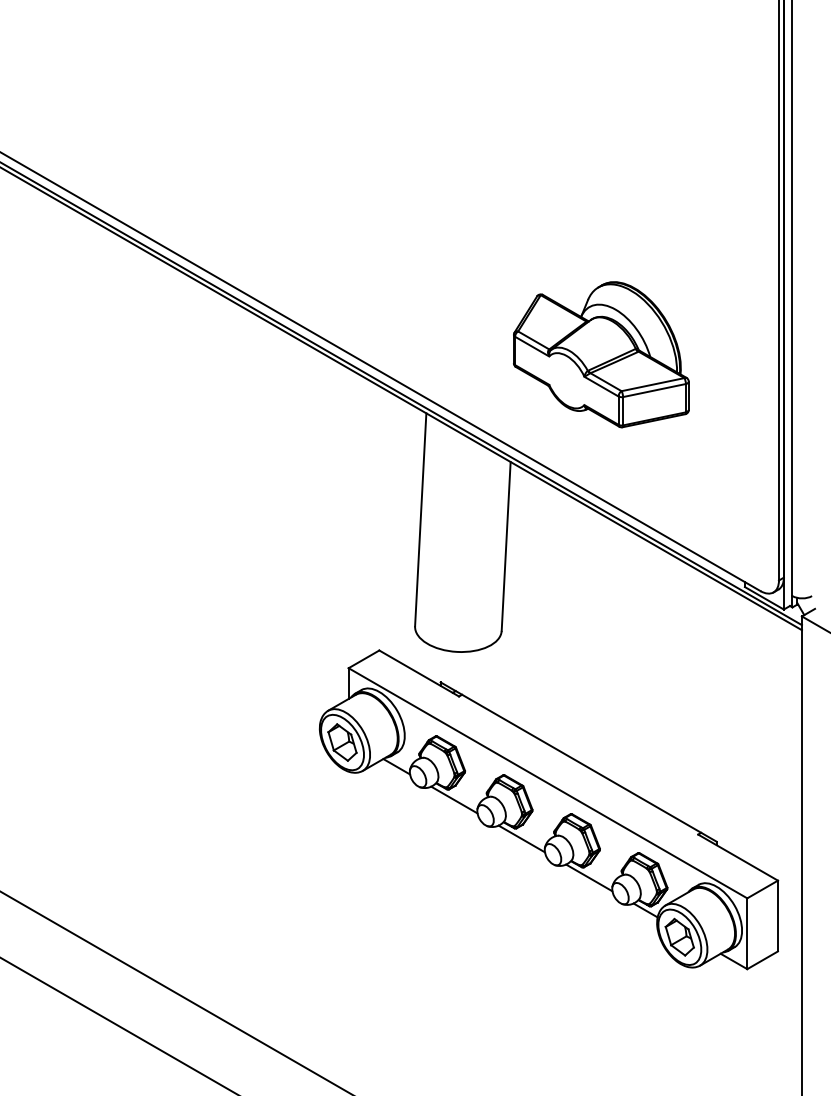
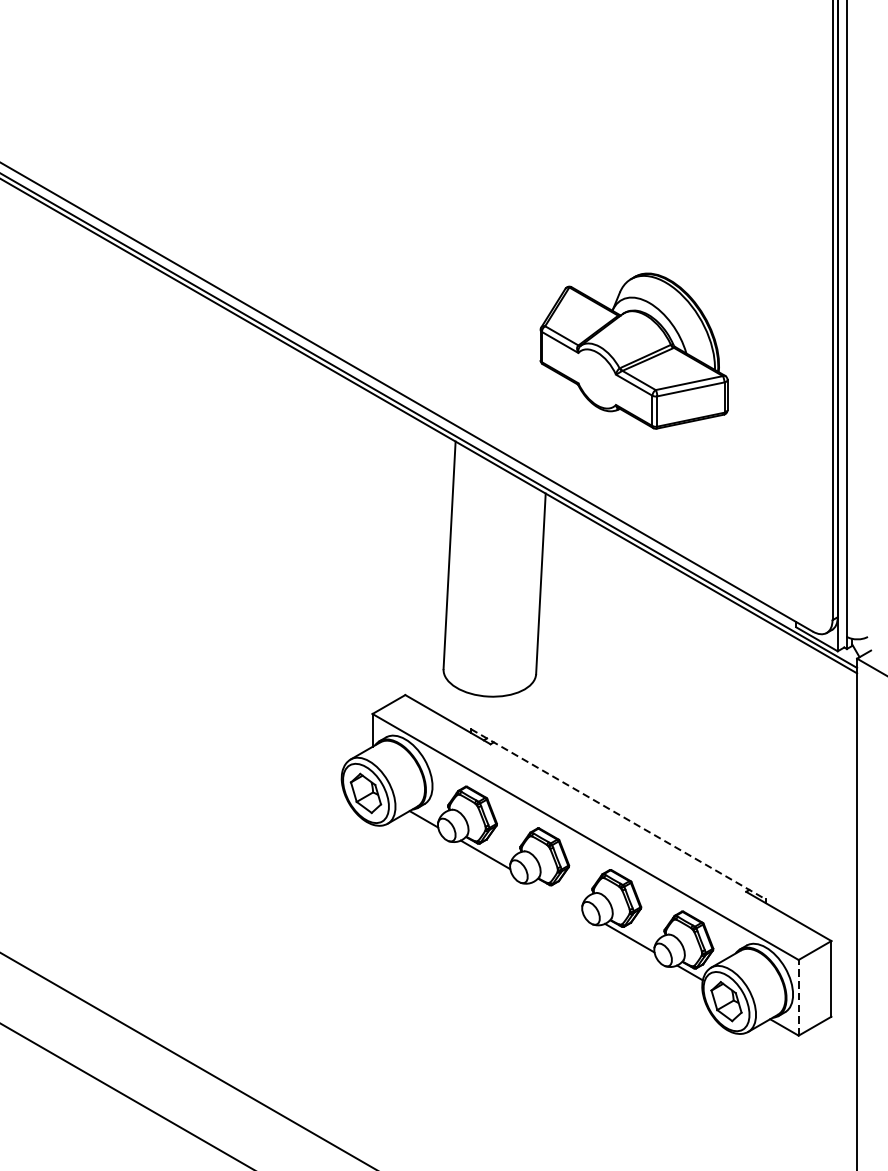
part: (601, 354) -> (634, 350), moved
line: (579, 762) -> (619, 814), solid -> dashed
line: (521, 838) -> (557, 896), removed
line: (747, 933) -> (798, 997), solid -> dashed

